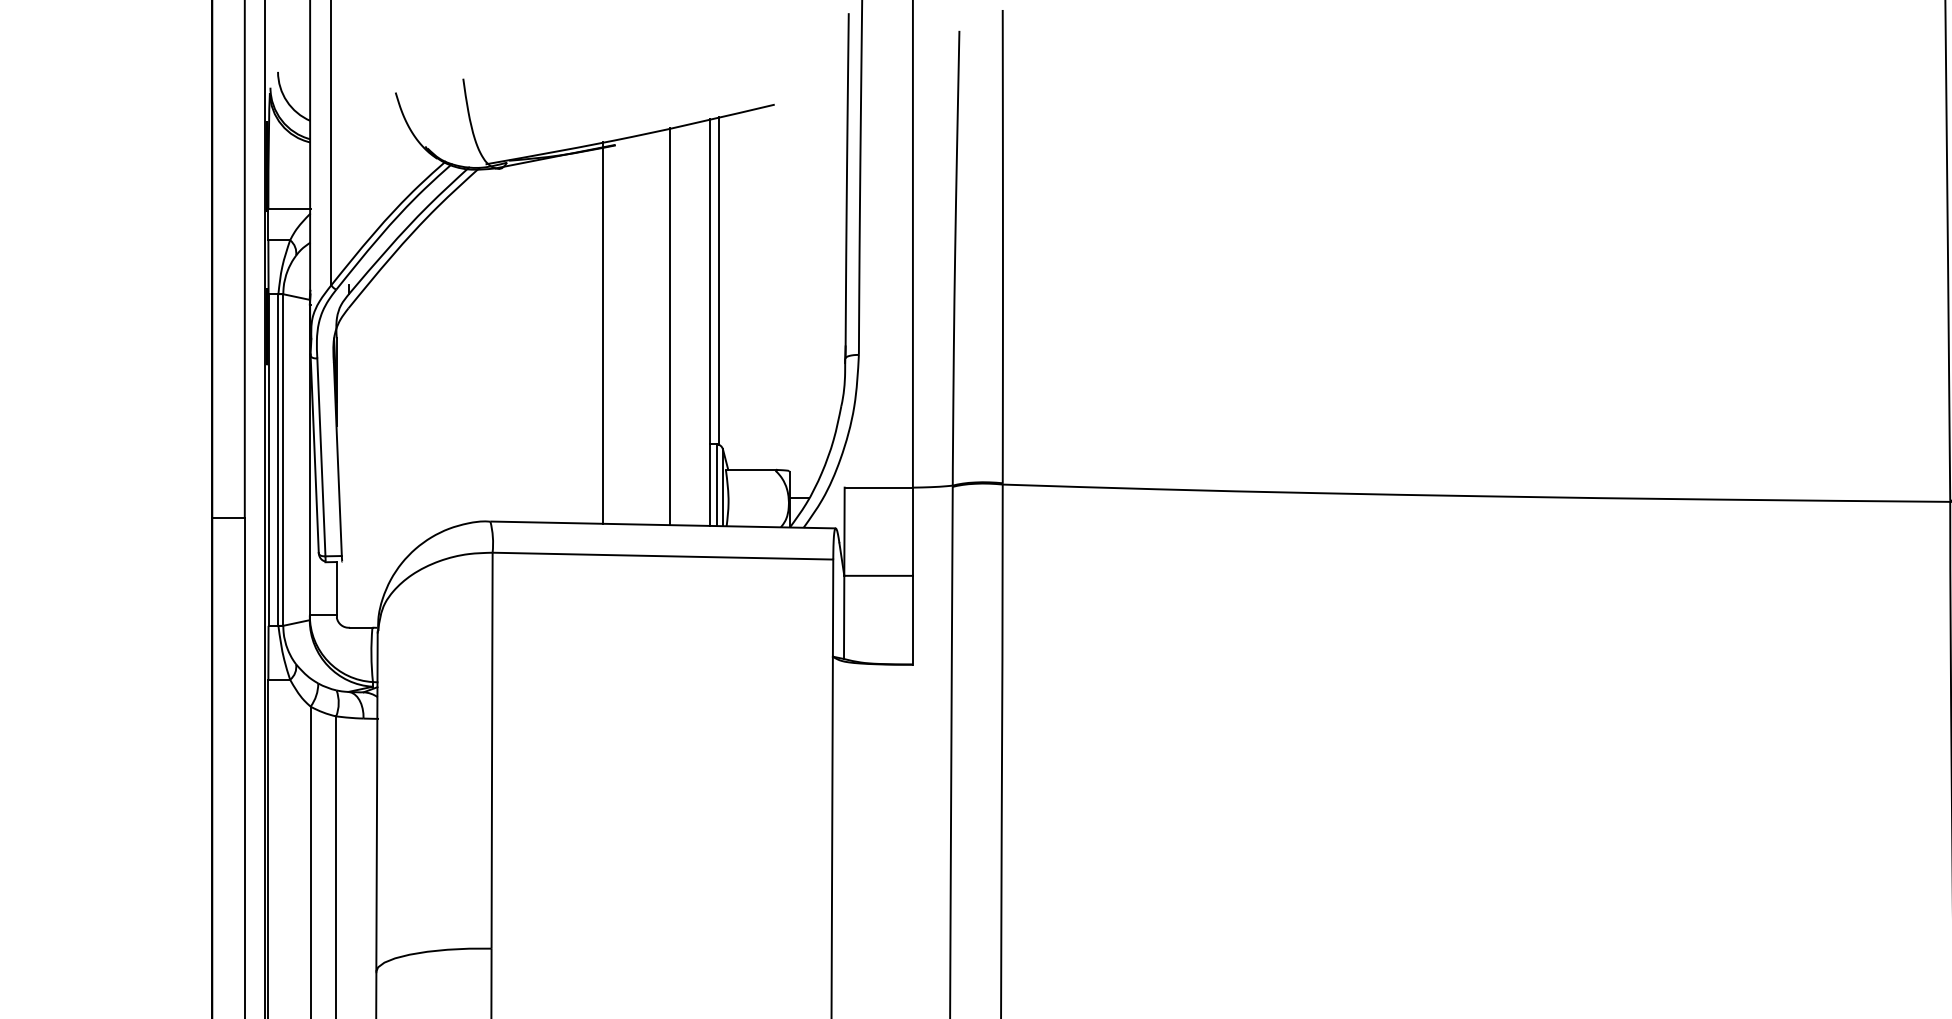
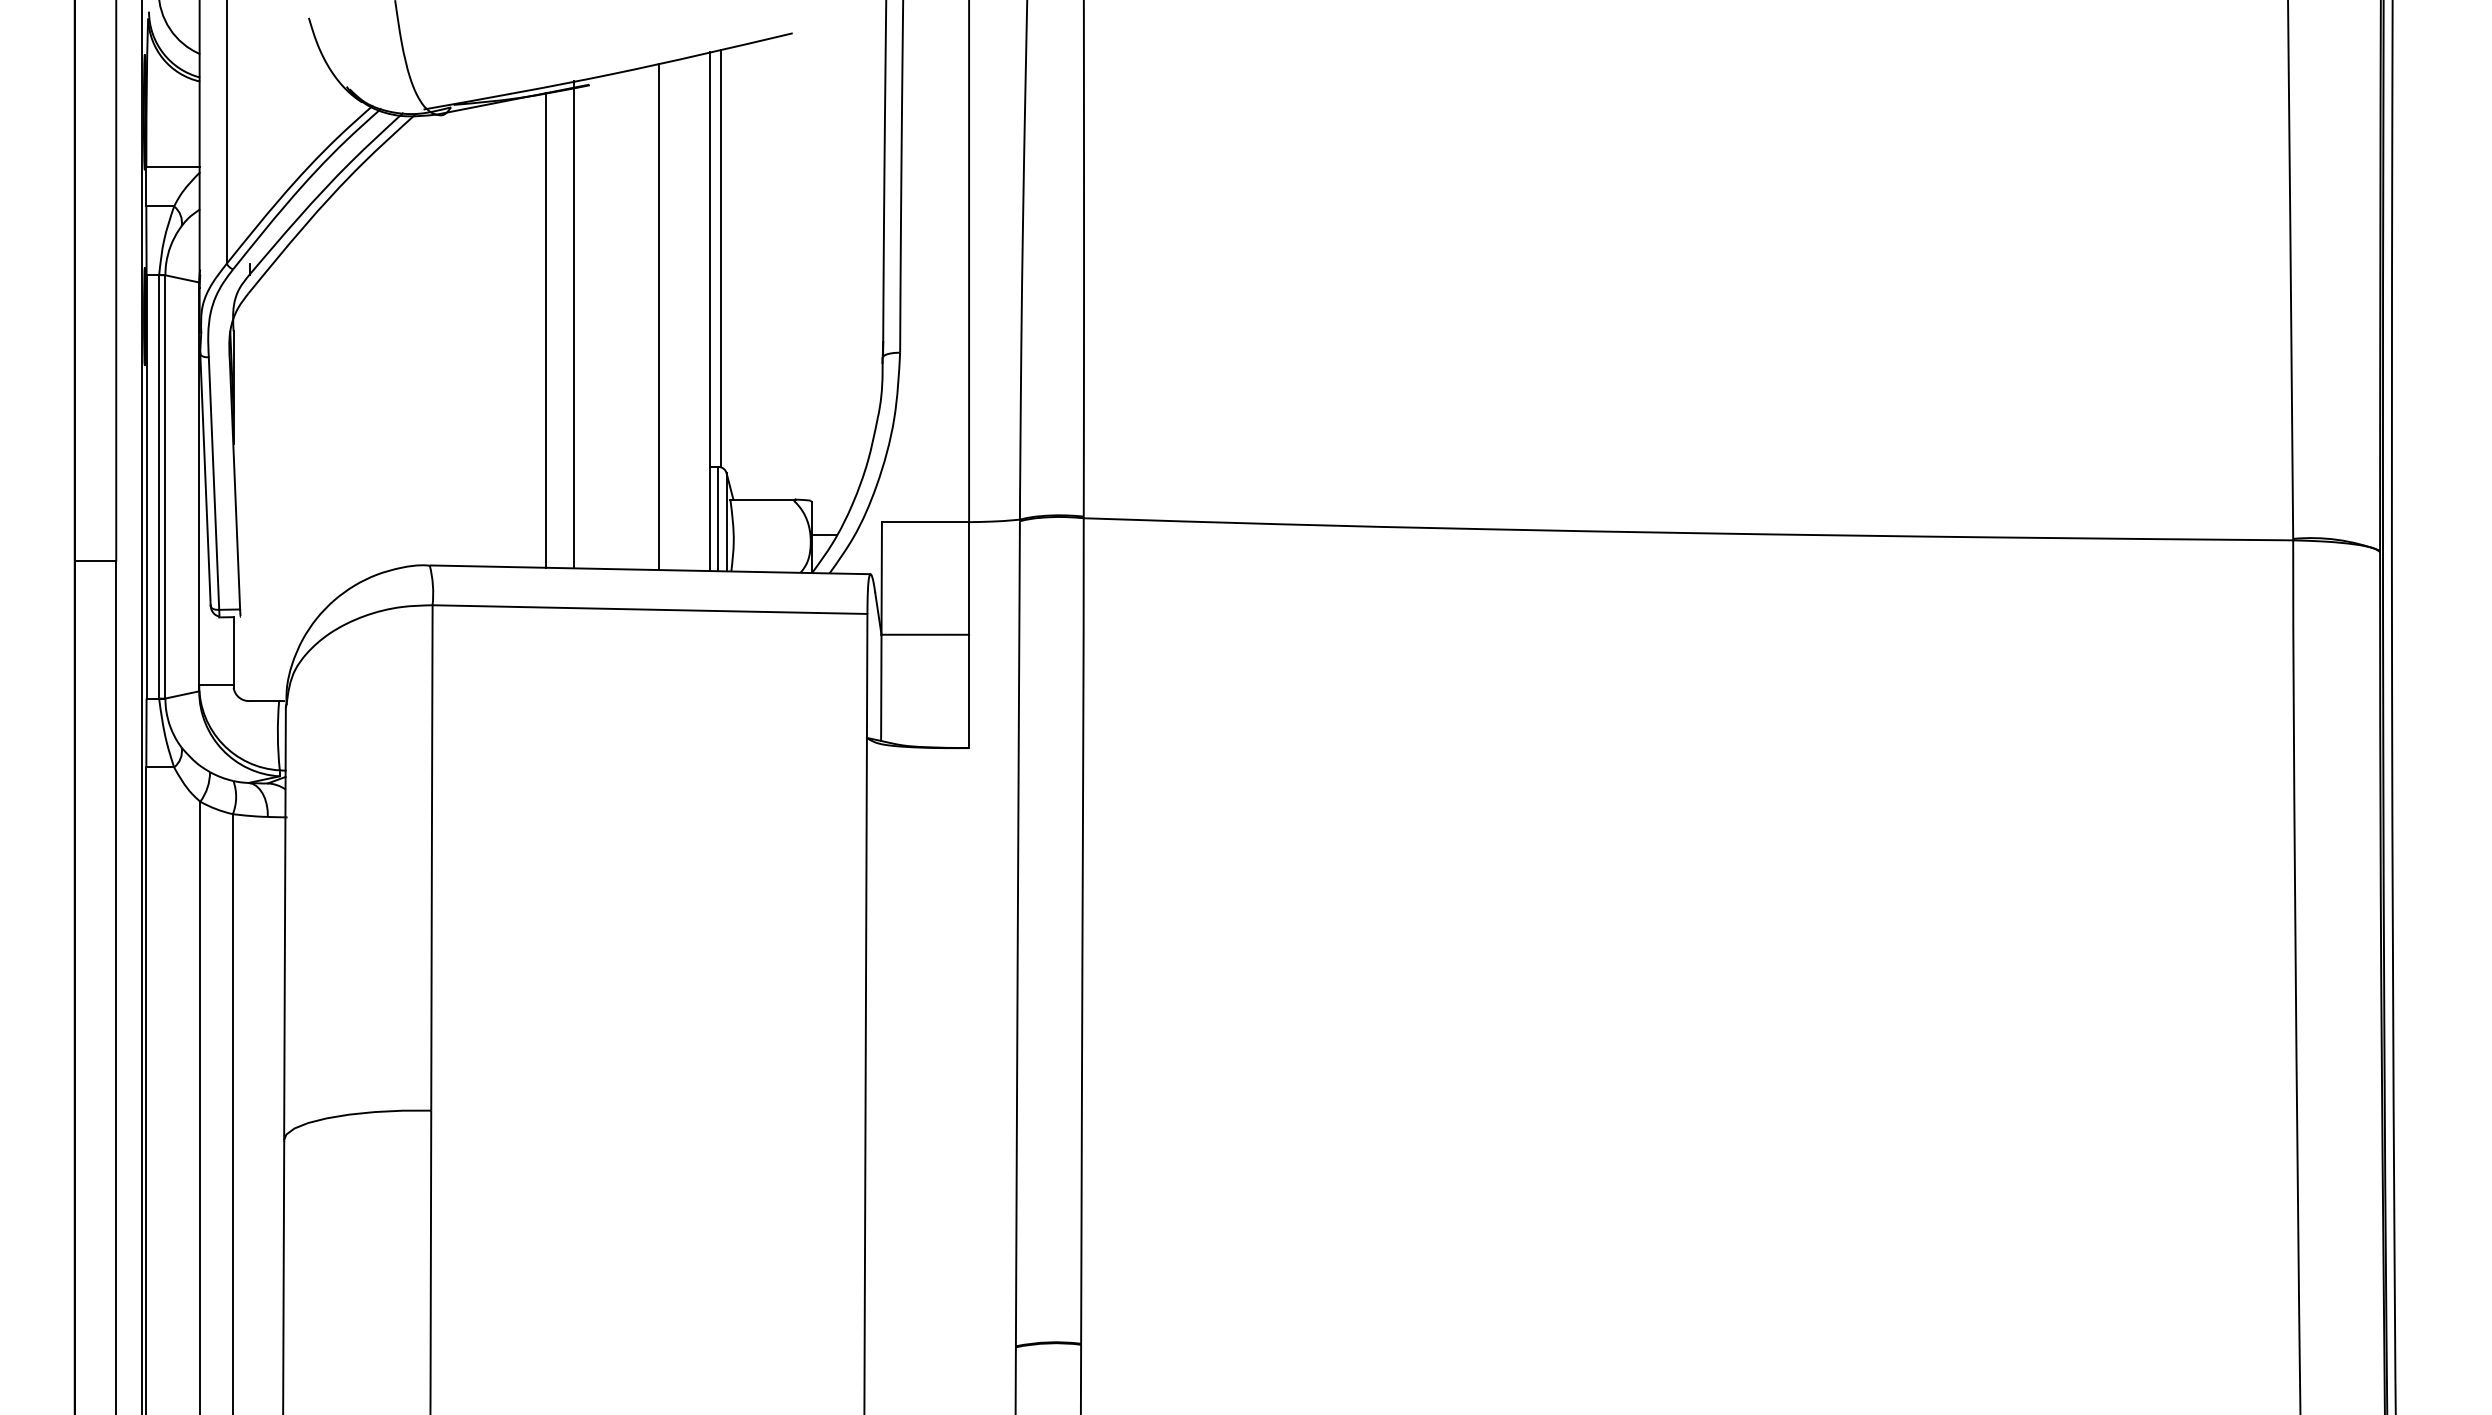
line: (581, 337) -> (545, 330), added

